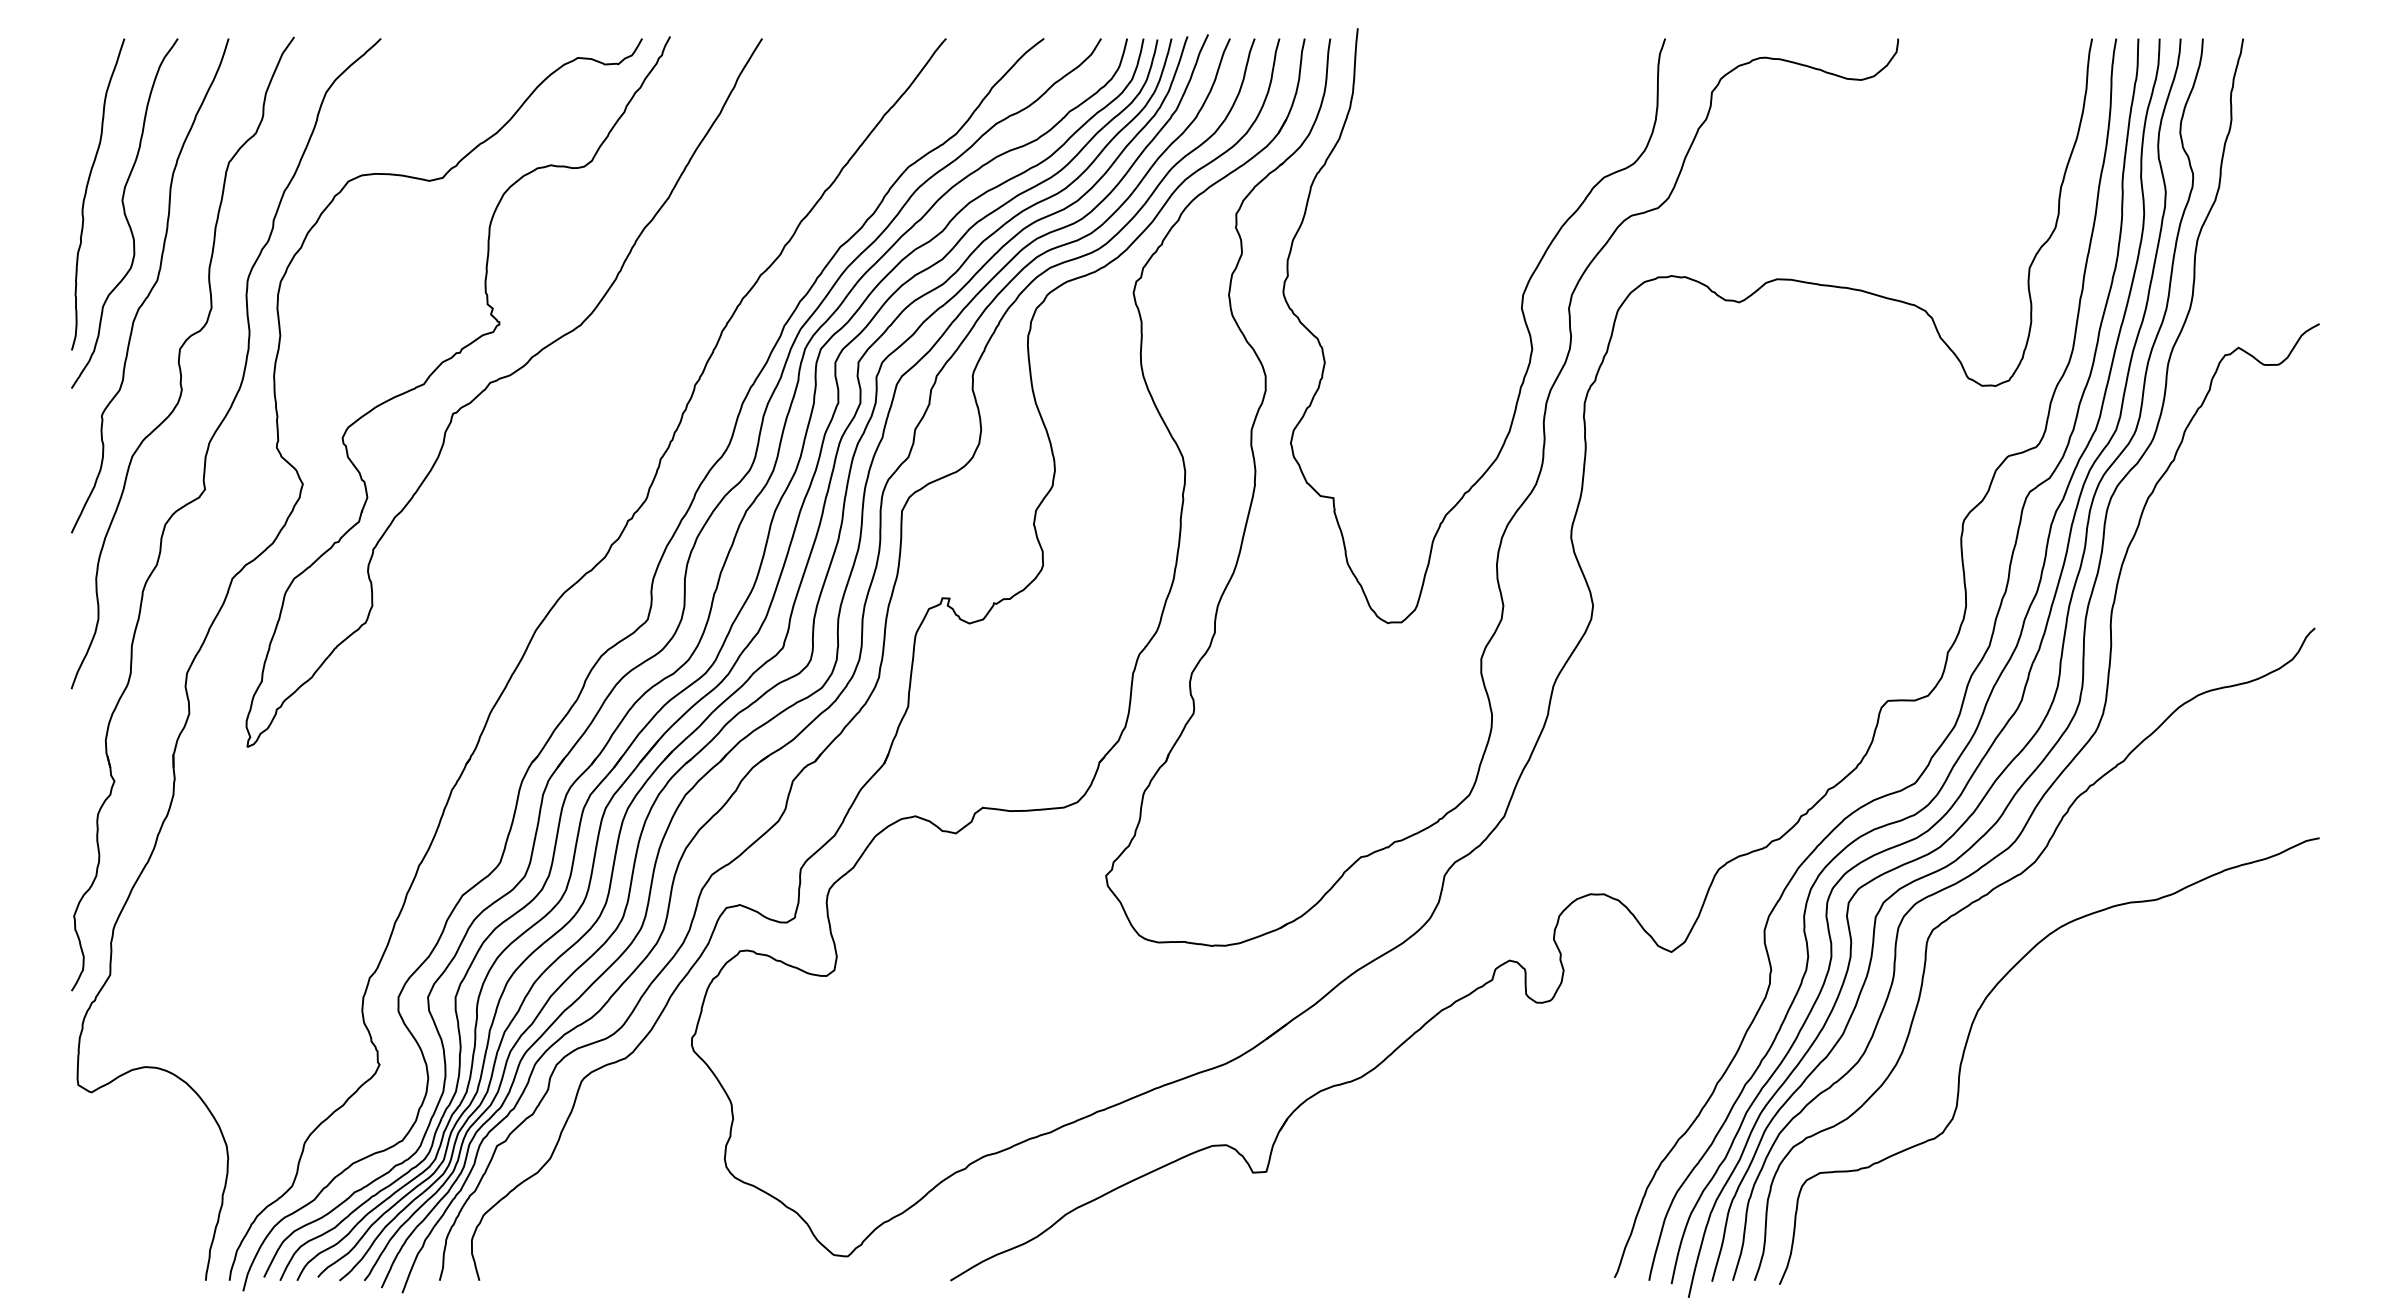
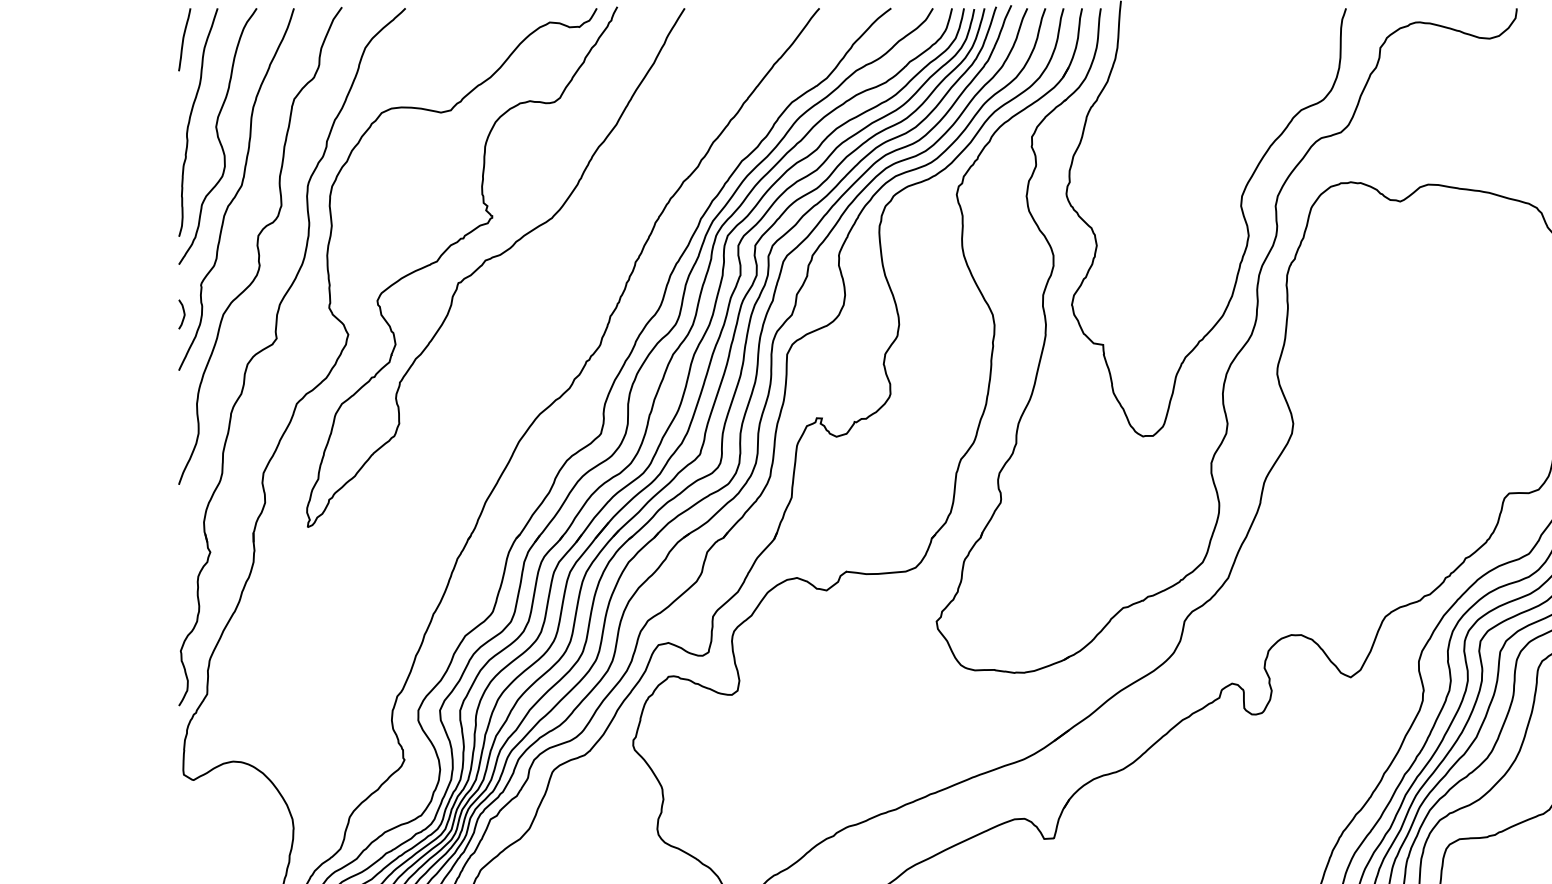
curve: (78, 81) -> (184, 39), added
curve: (78, 456) -> (184, 314), added

